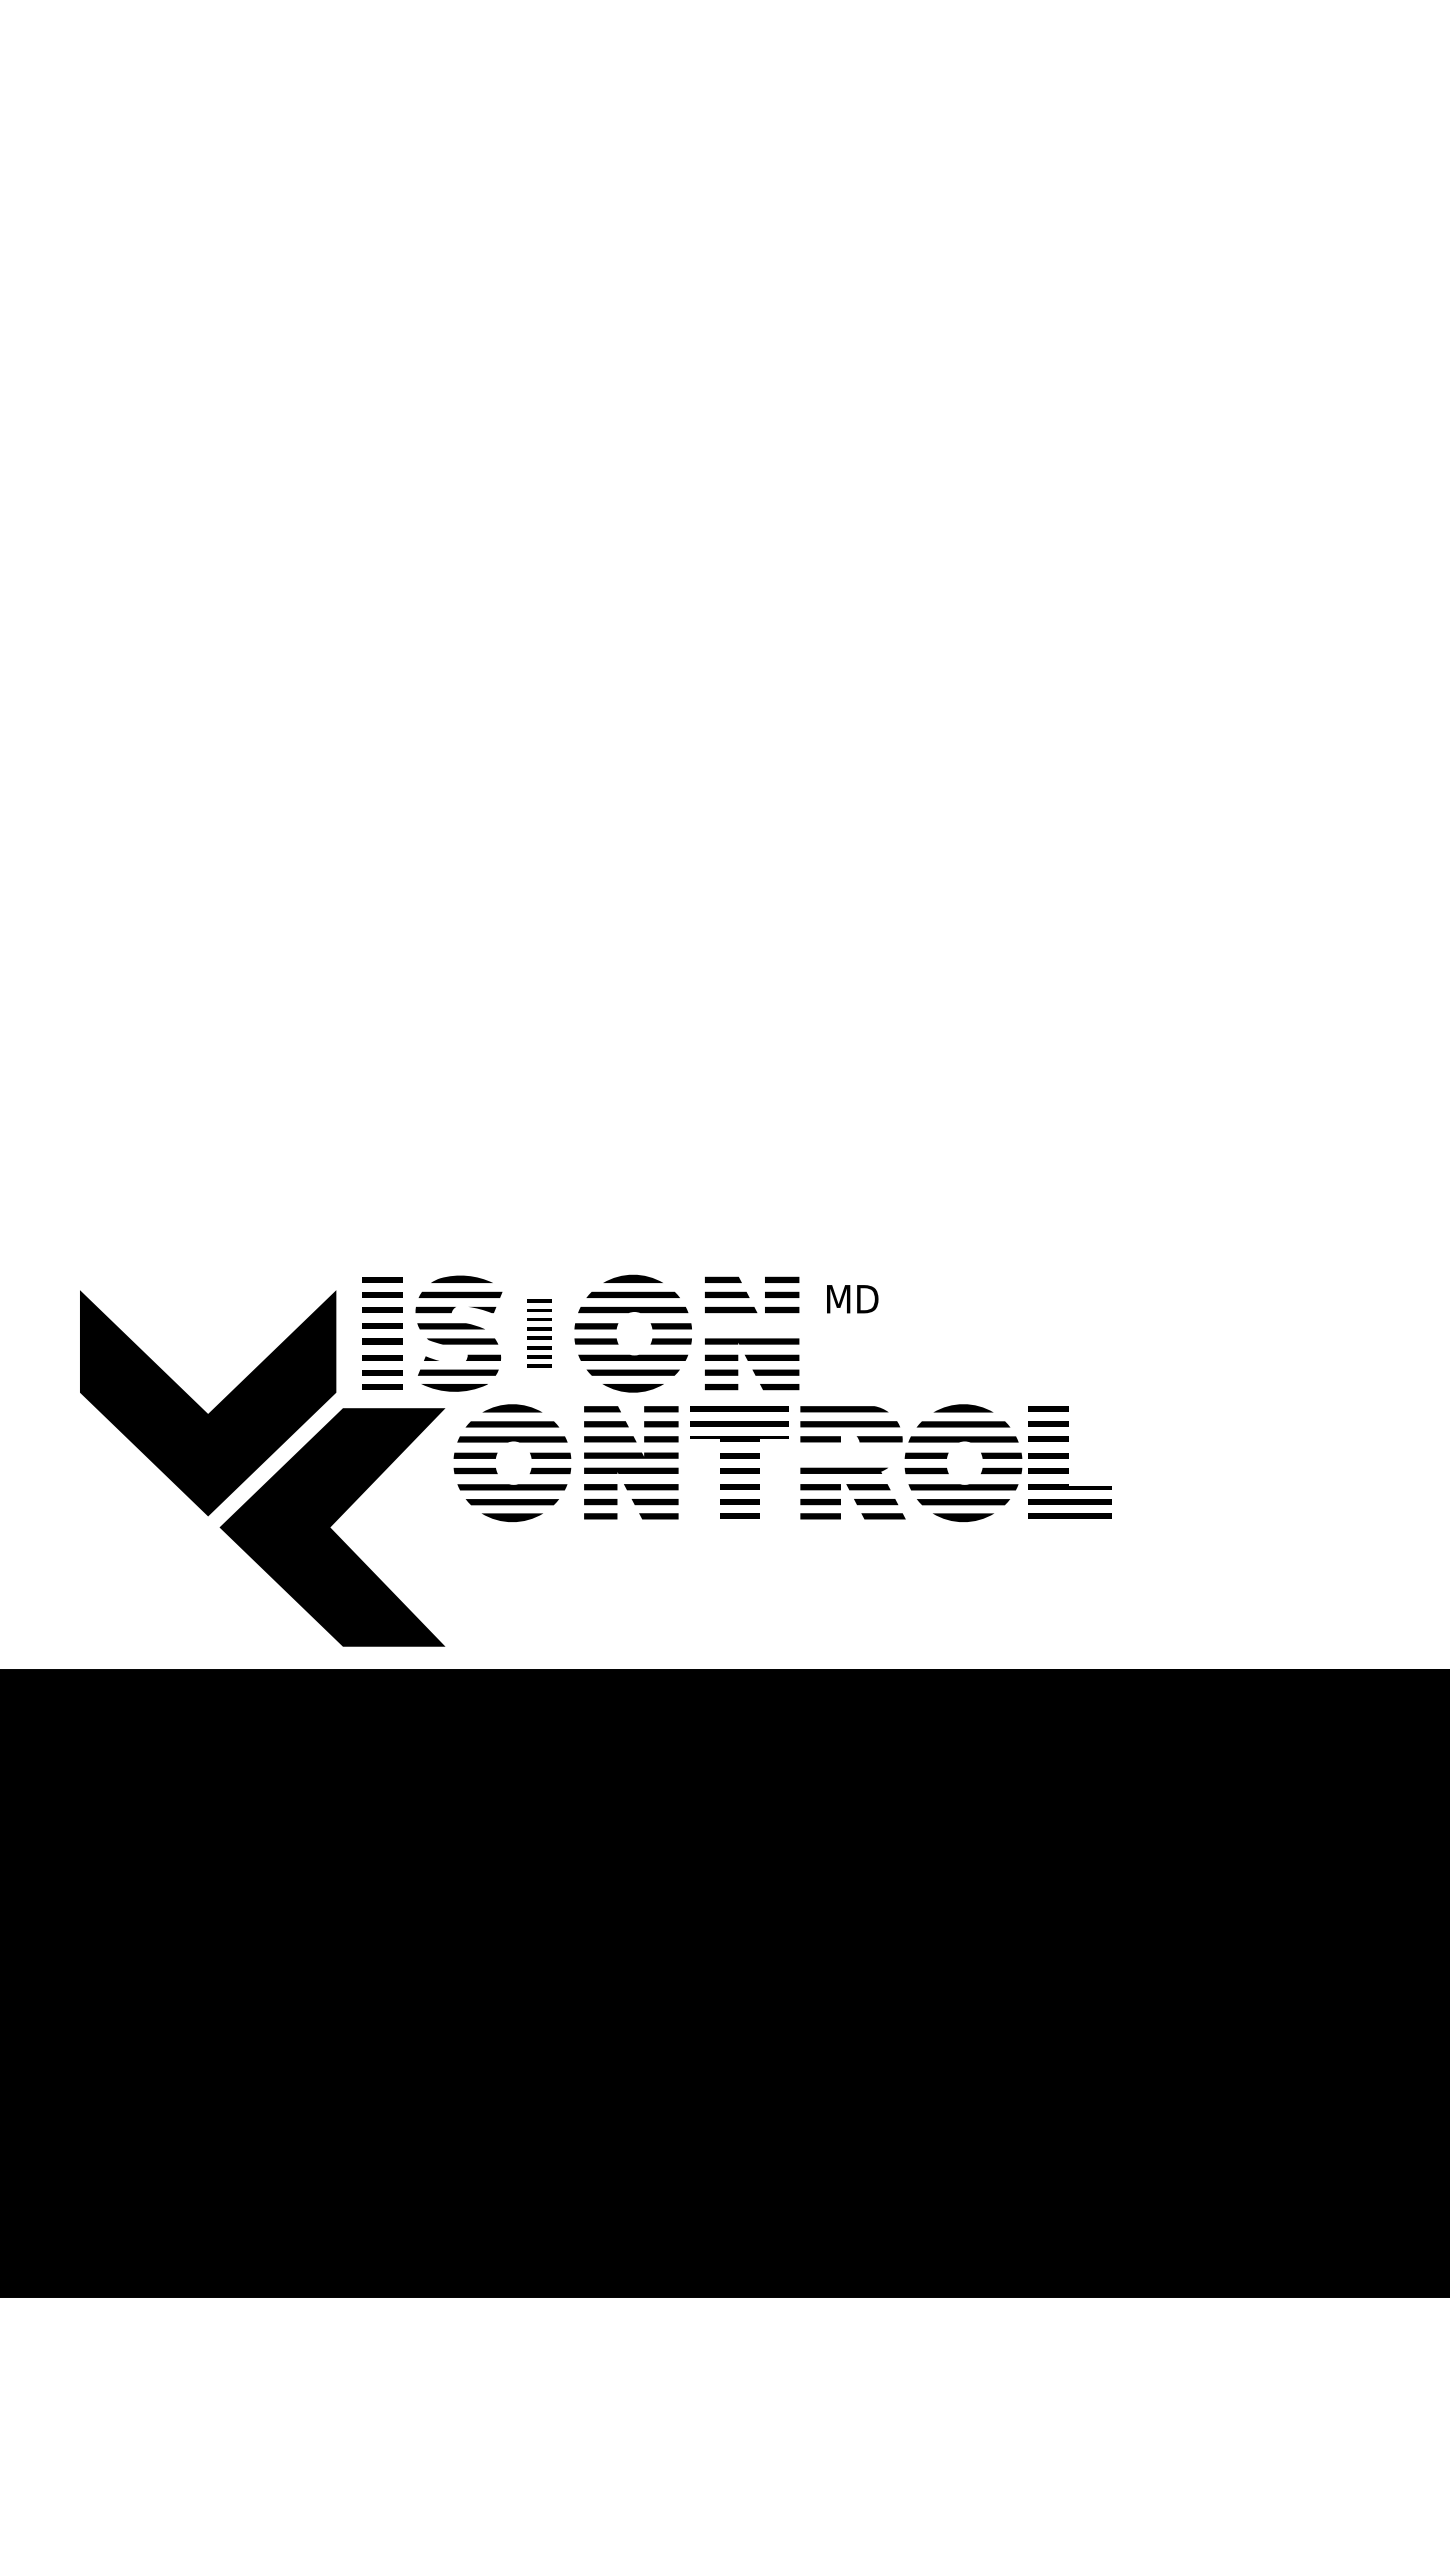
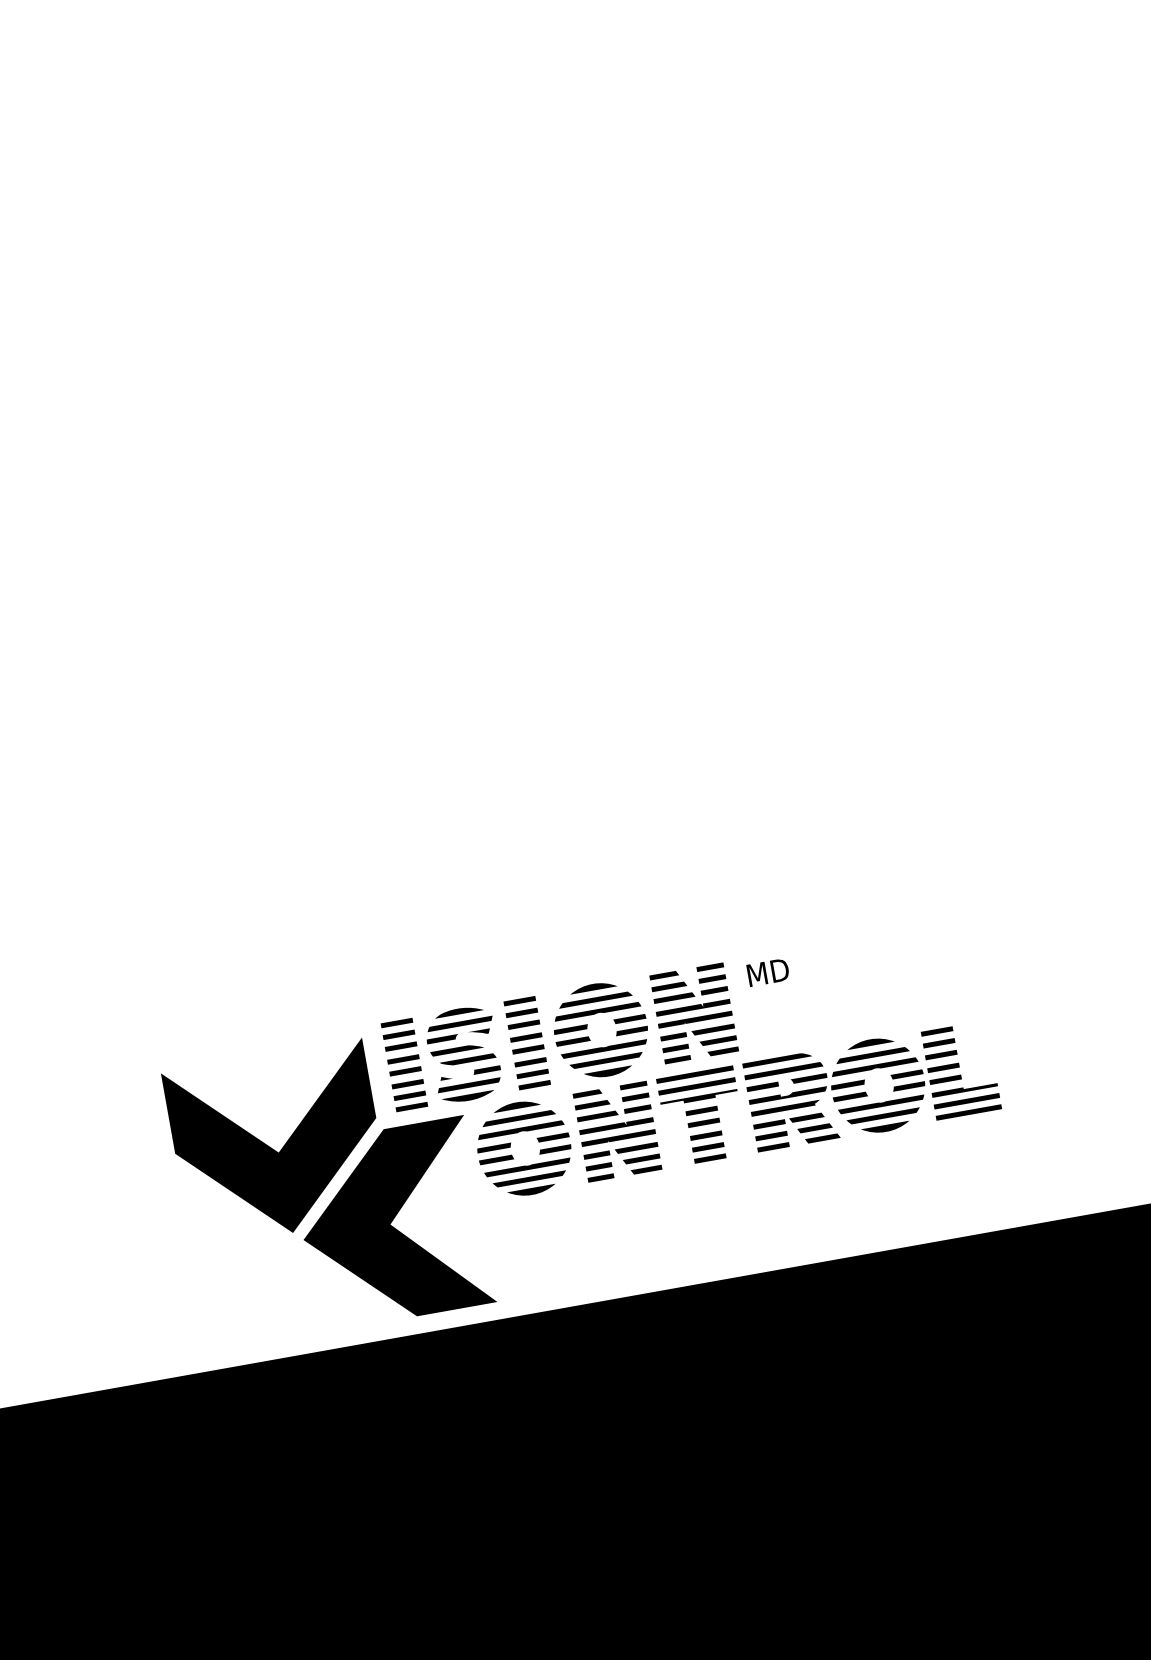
fill: (751, 1326) -> (692, 1008), added
part: (539, 1333) -> (527, 1043), size x1.67
fill: (850, 1455) -> (788, 1095), added

